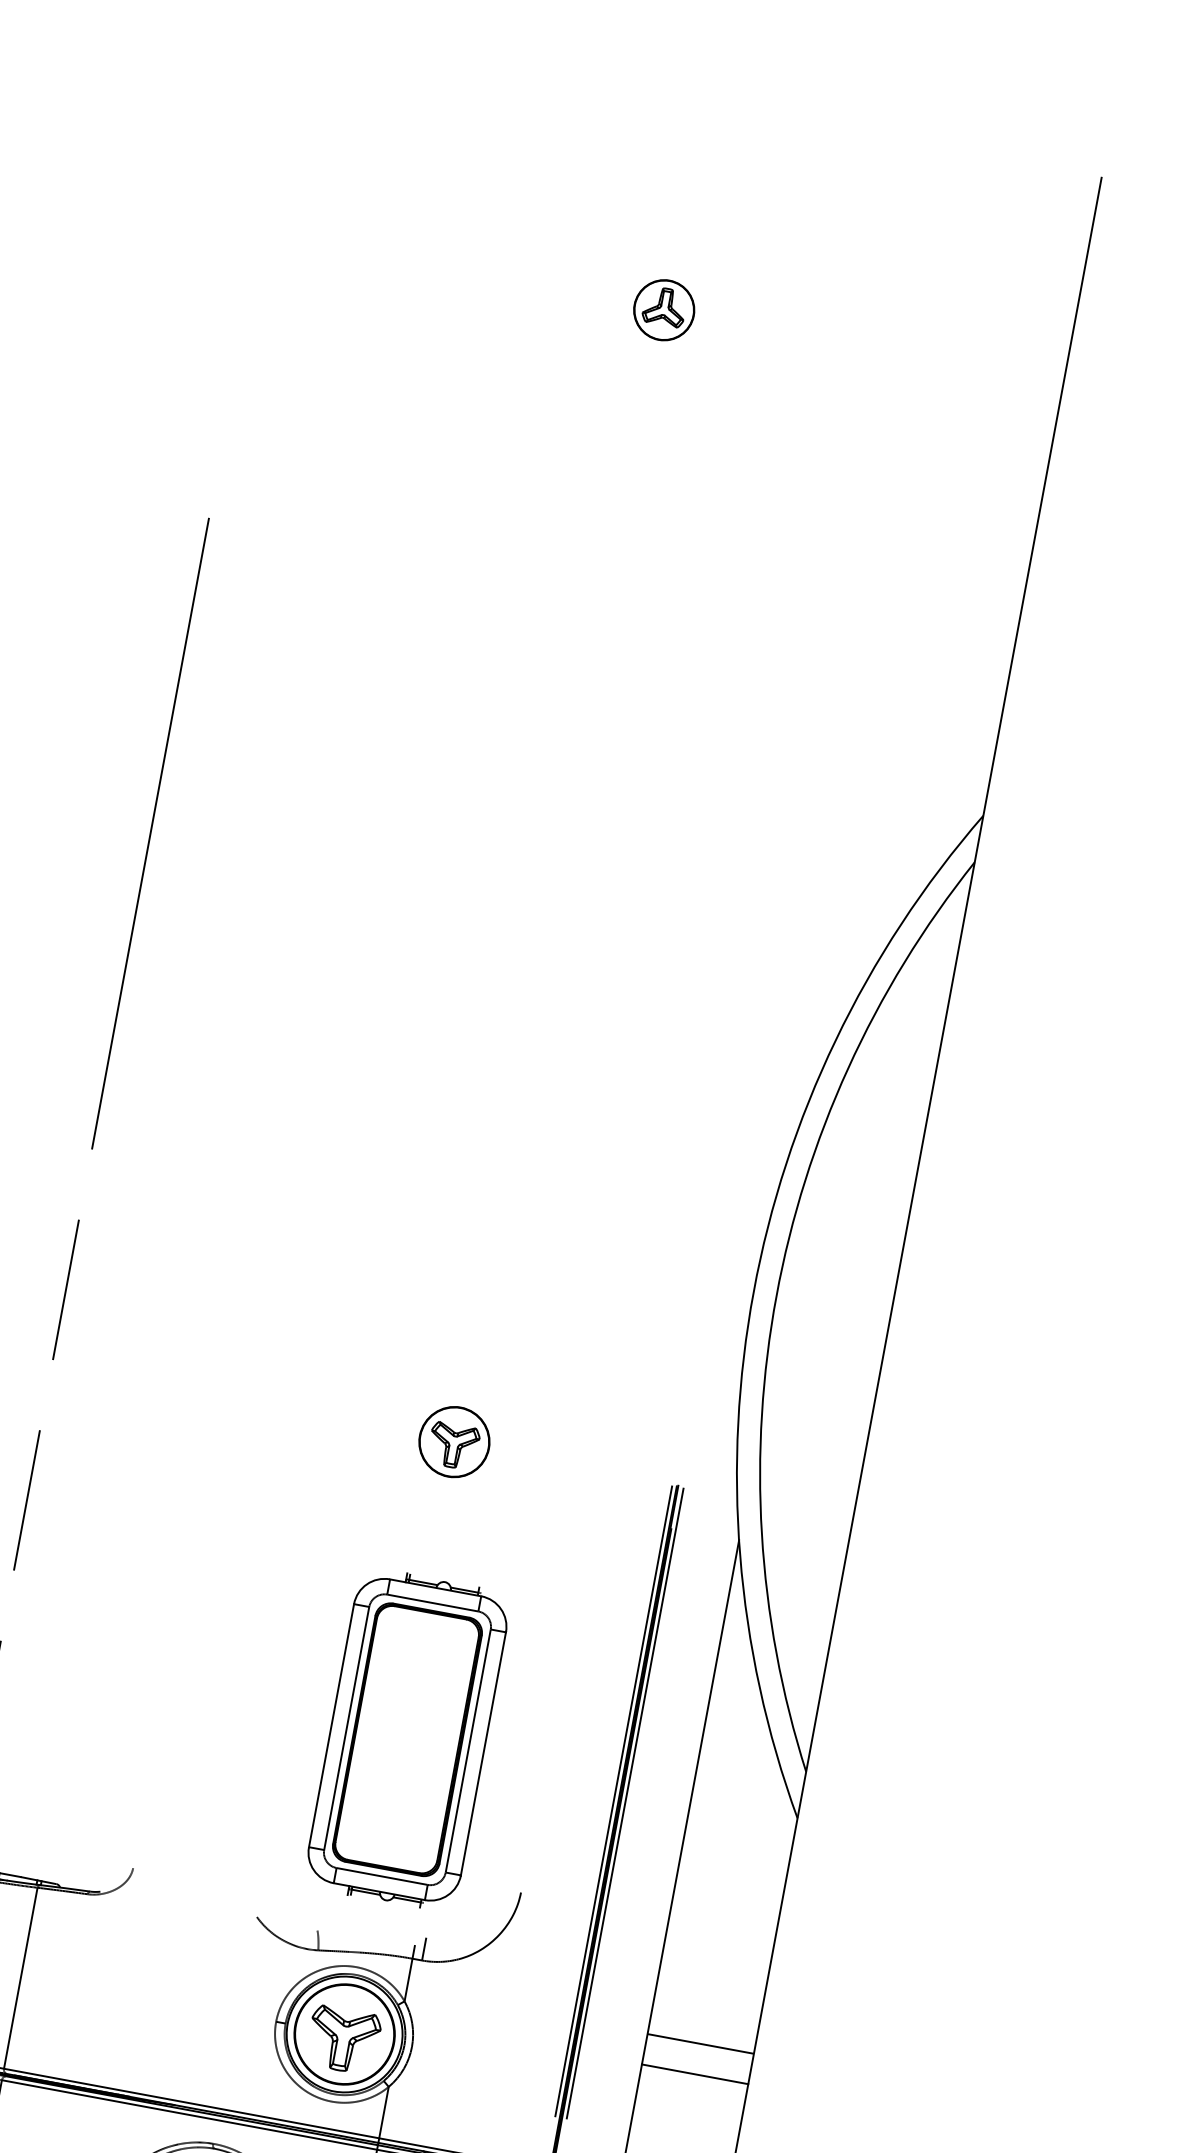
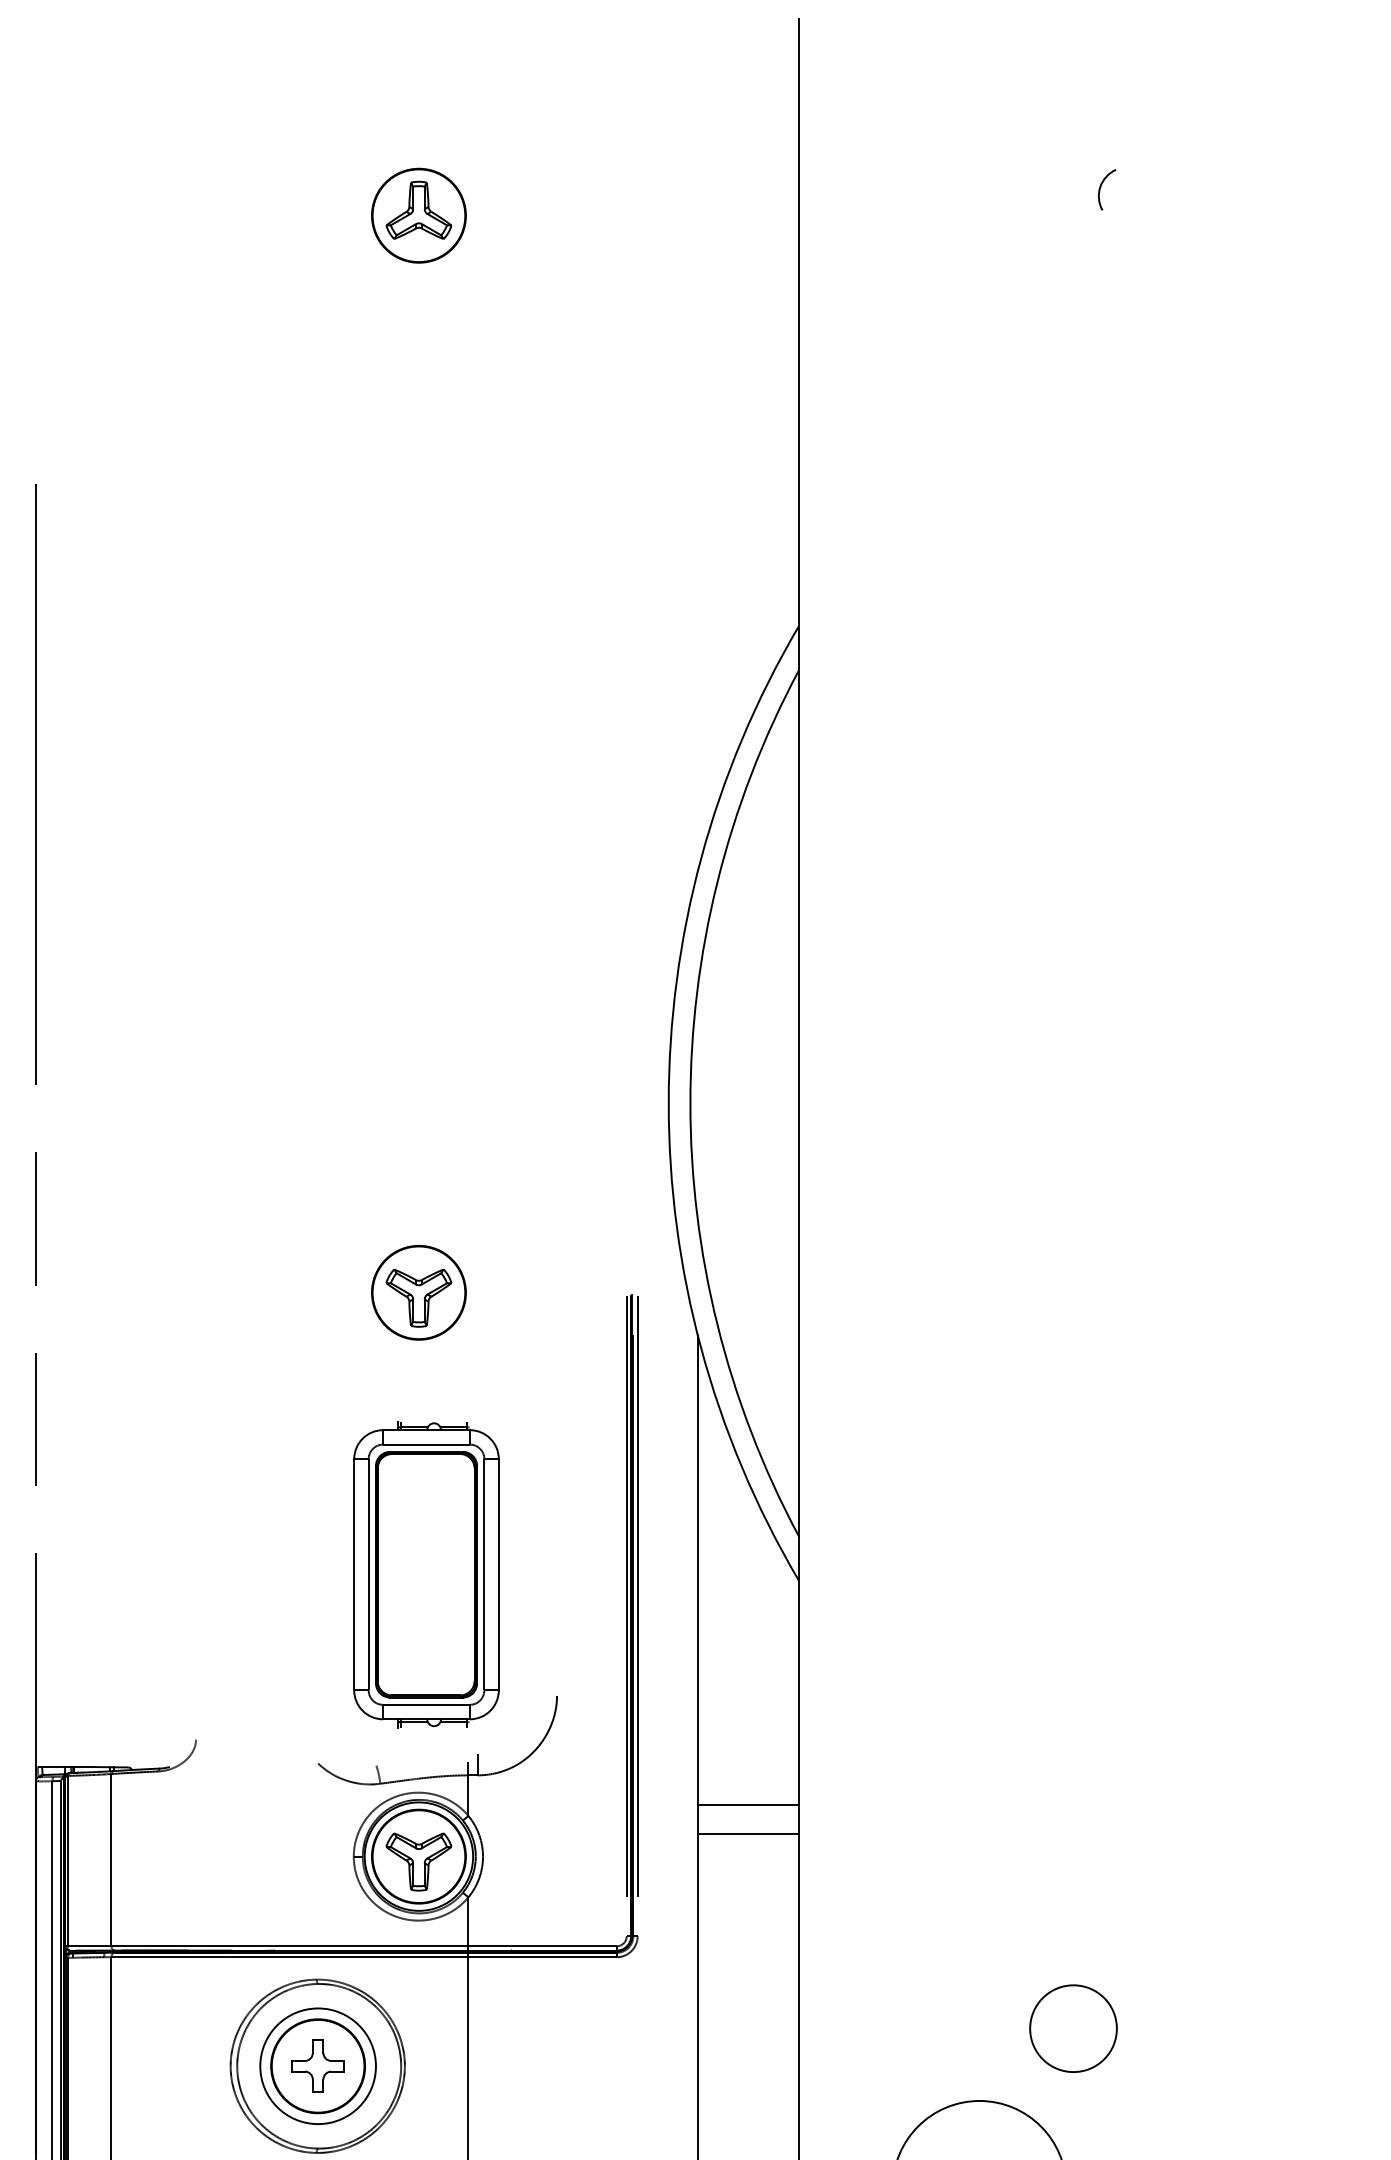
part: (663, 310) -> (418, 215), size x1.67
part: (454, 1441) -> (418, 1292), size x1.43

